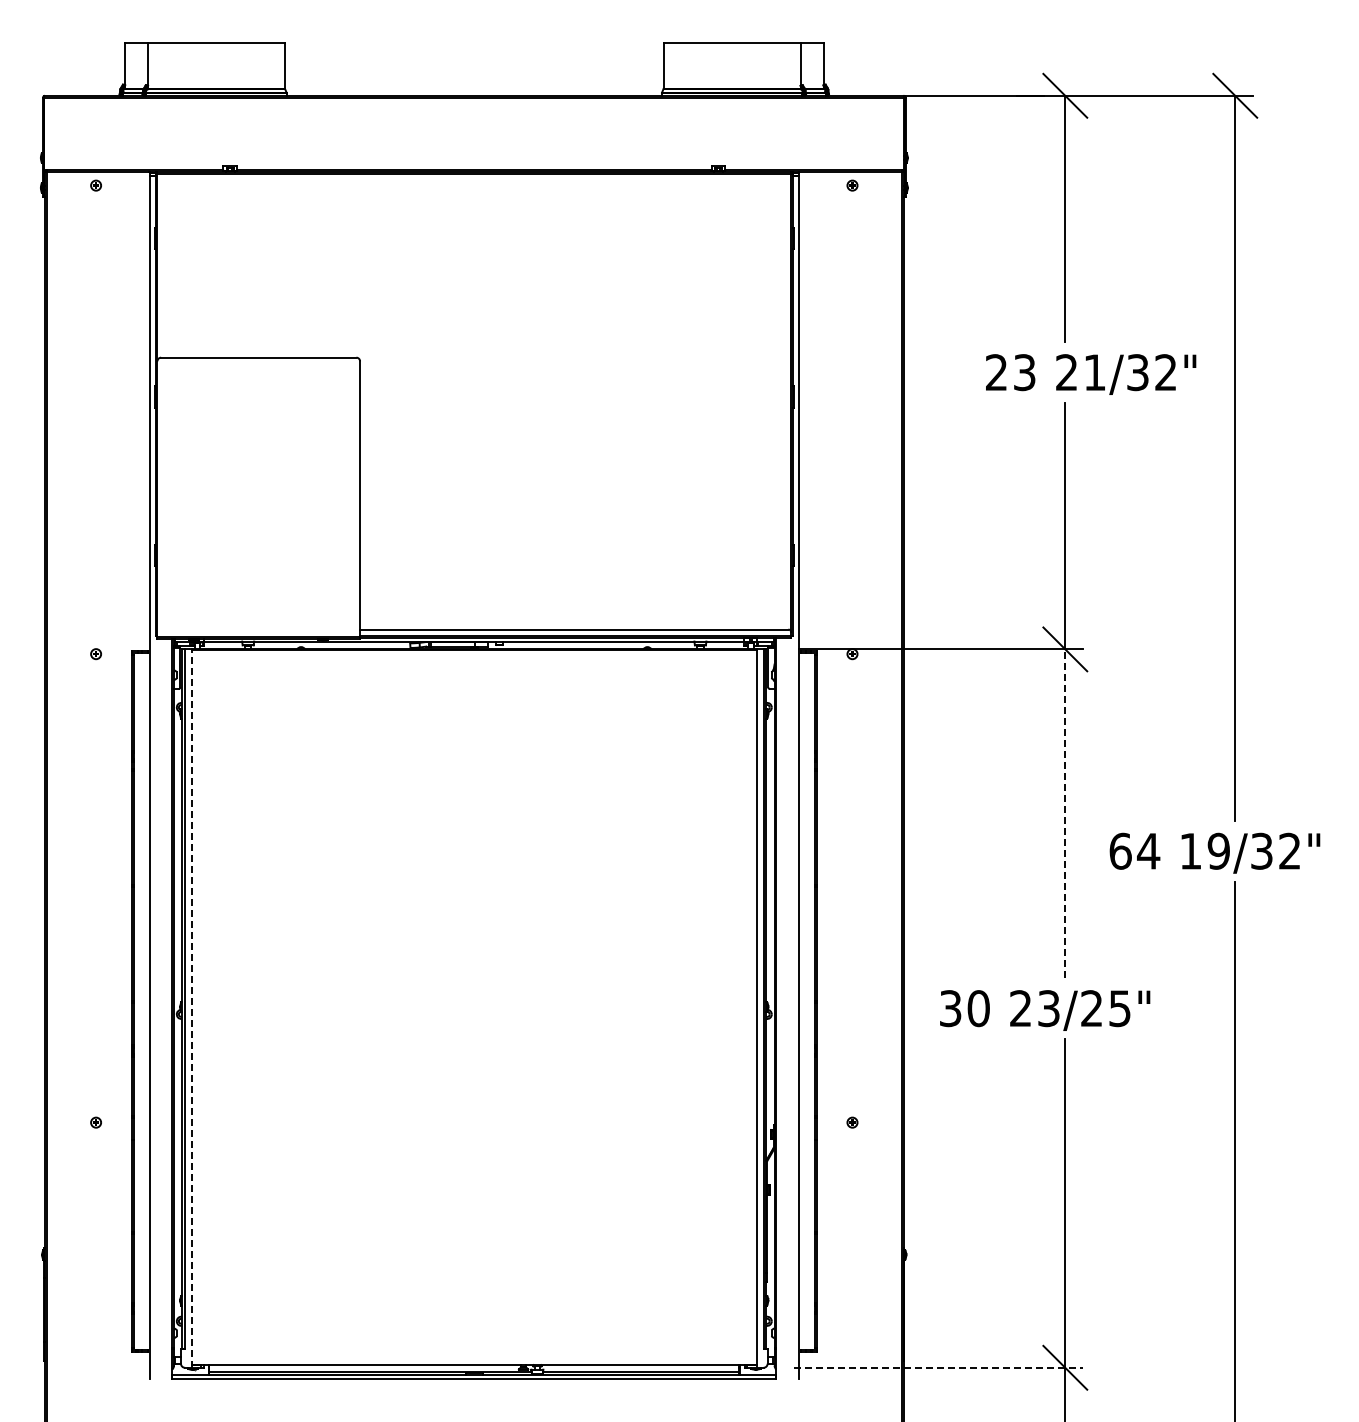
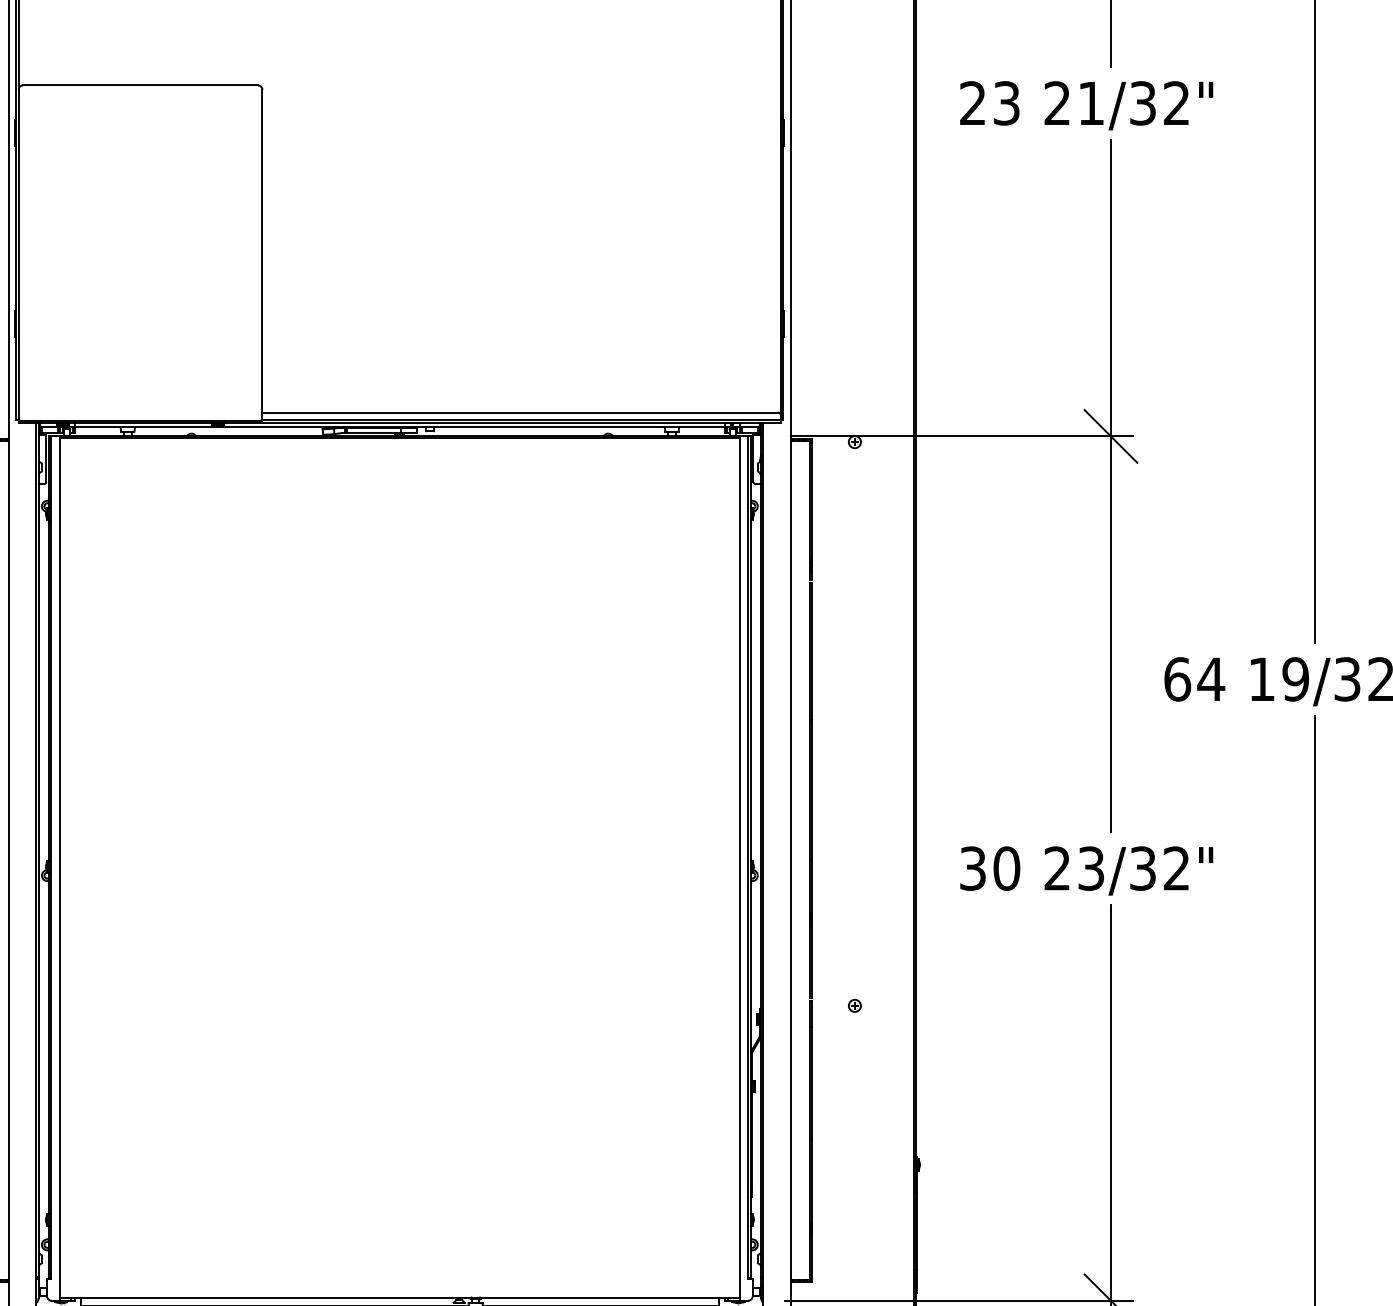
text: (1091, 374) -> (1087, 105), moved
line: (1065, 813) -> (1111, 633), dashed -> solid
line: (191, 1008) -> (59, 868), dashed -> solid
text: (1105, 1008) -> (1159, 868), 23/25" -> 23/32"
line: (939, 1367) -> (959, 1300), dashed -> solid

